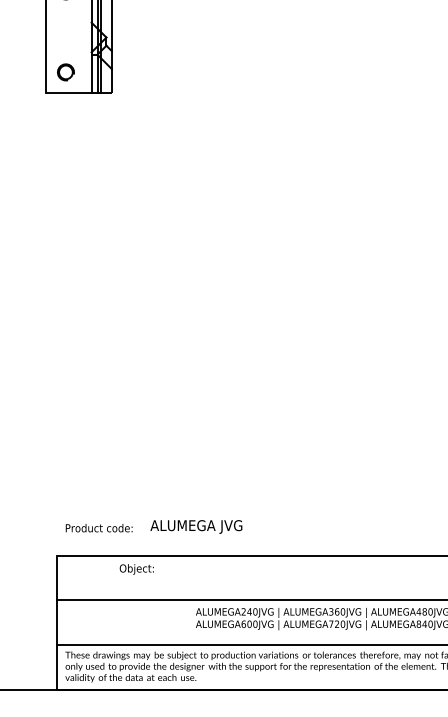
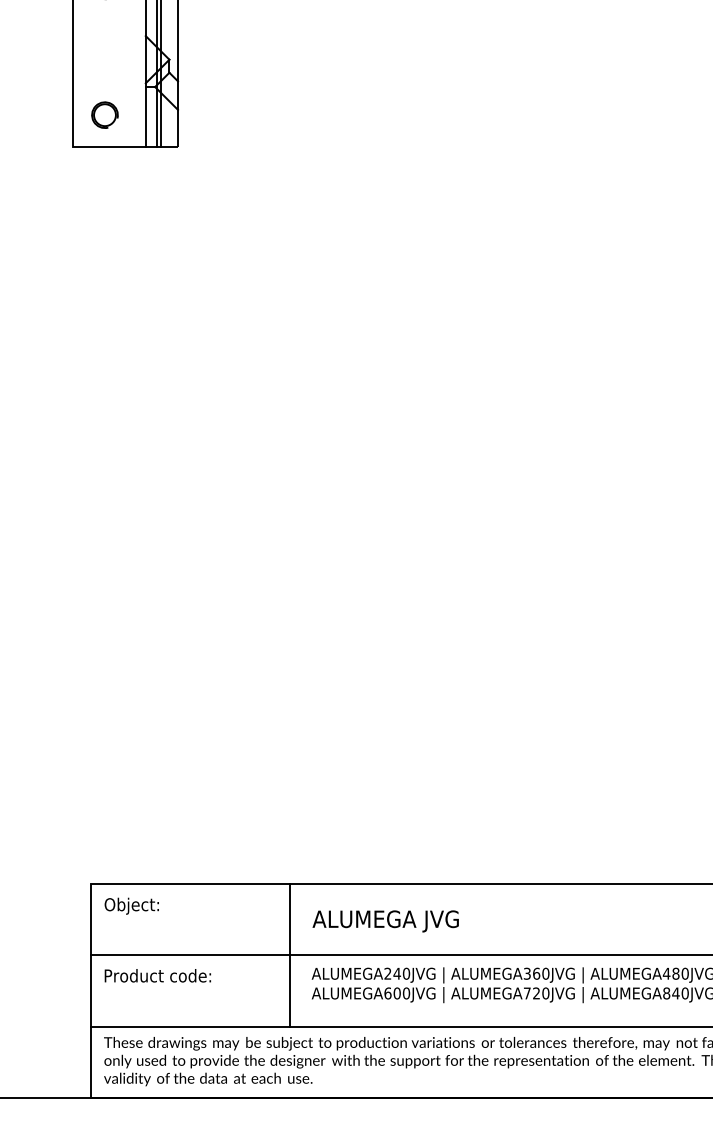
text: (196, 526) -> (385, 920), moved
text: (98, 528) -> (156, 976), moved
text: (136, 569) -> (131, 906), moved
line: (182, 600) -> (290, 955), added

